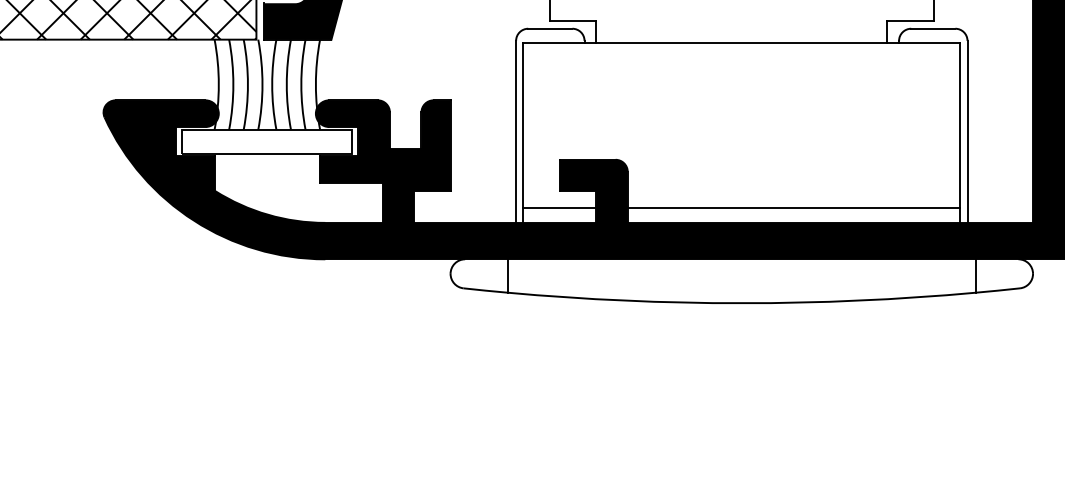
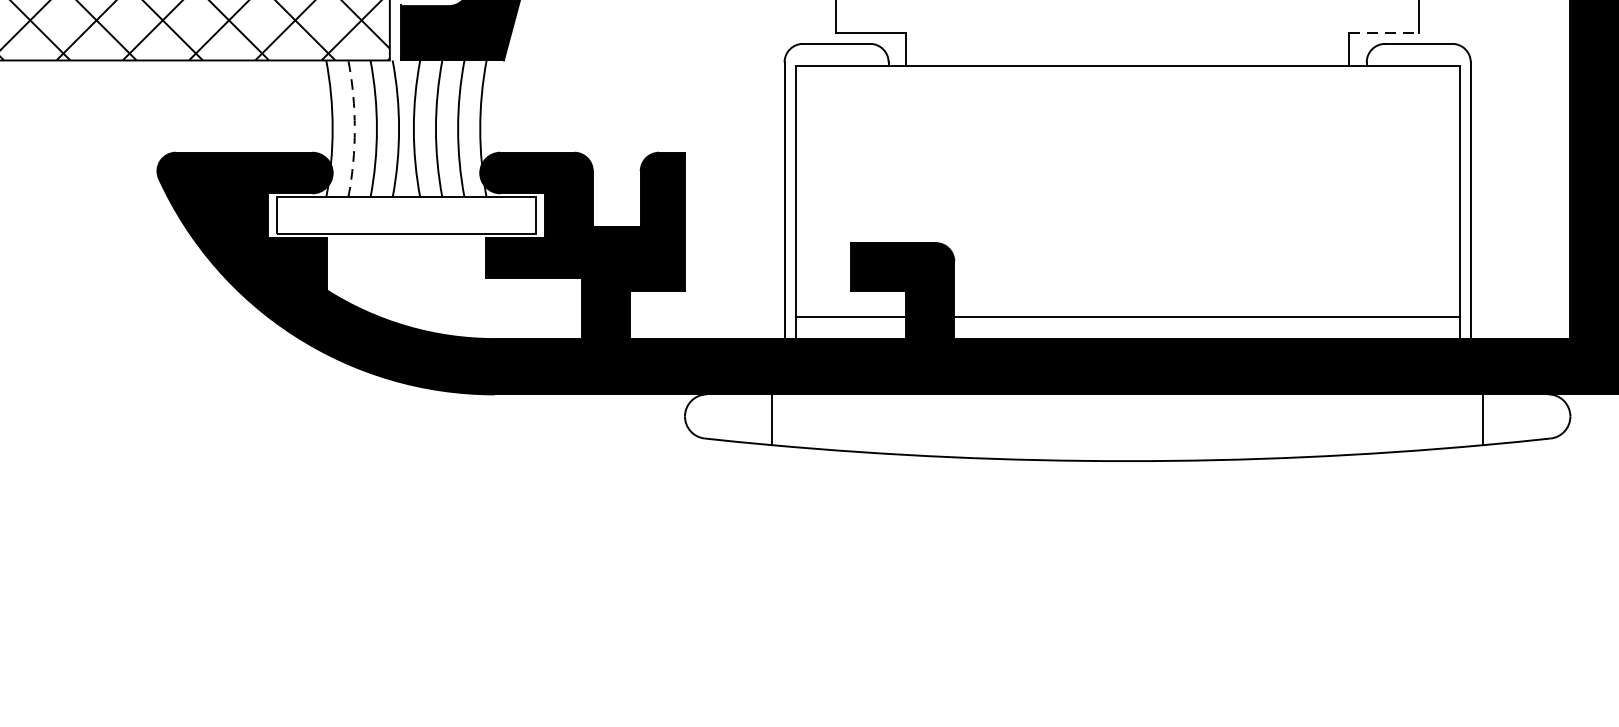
line: (910, 21) -> (1384, 32), solid -> dashed
arc: (233, 84) -> (354, 128), solid -> dashed

